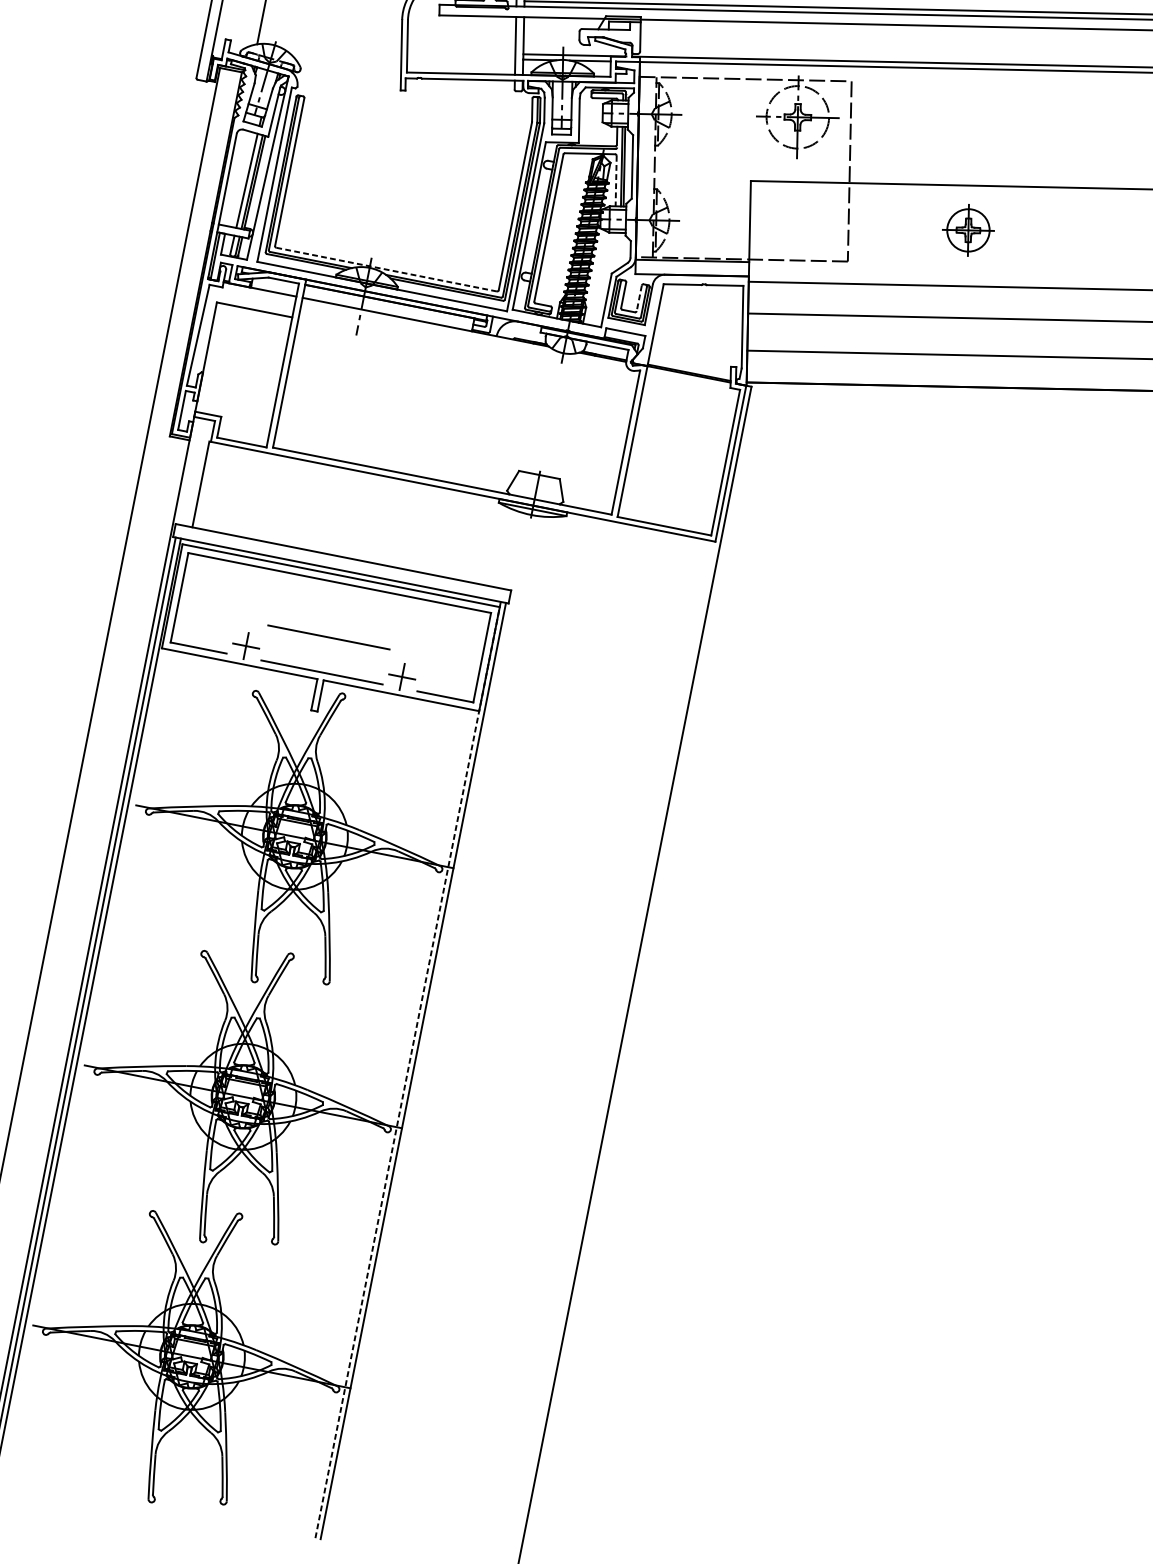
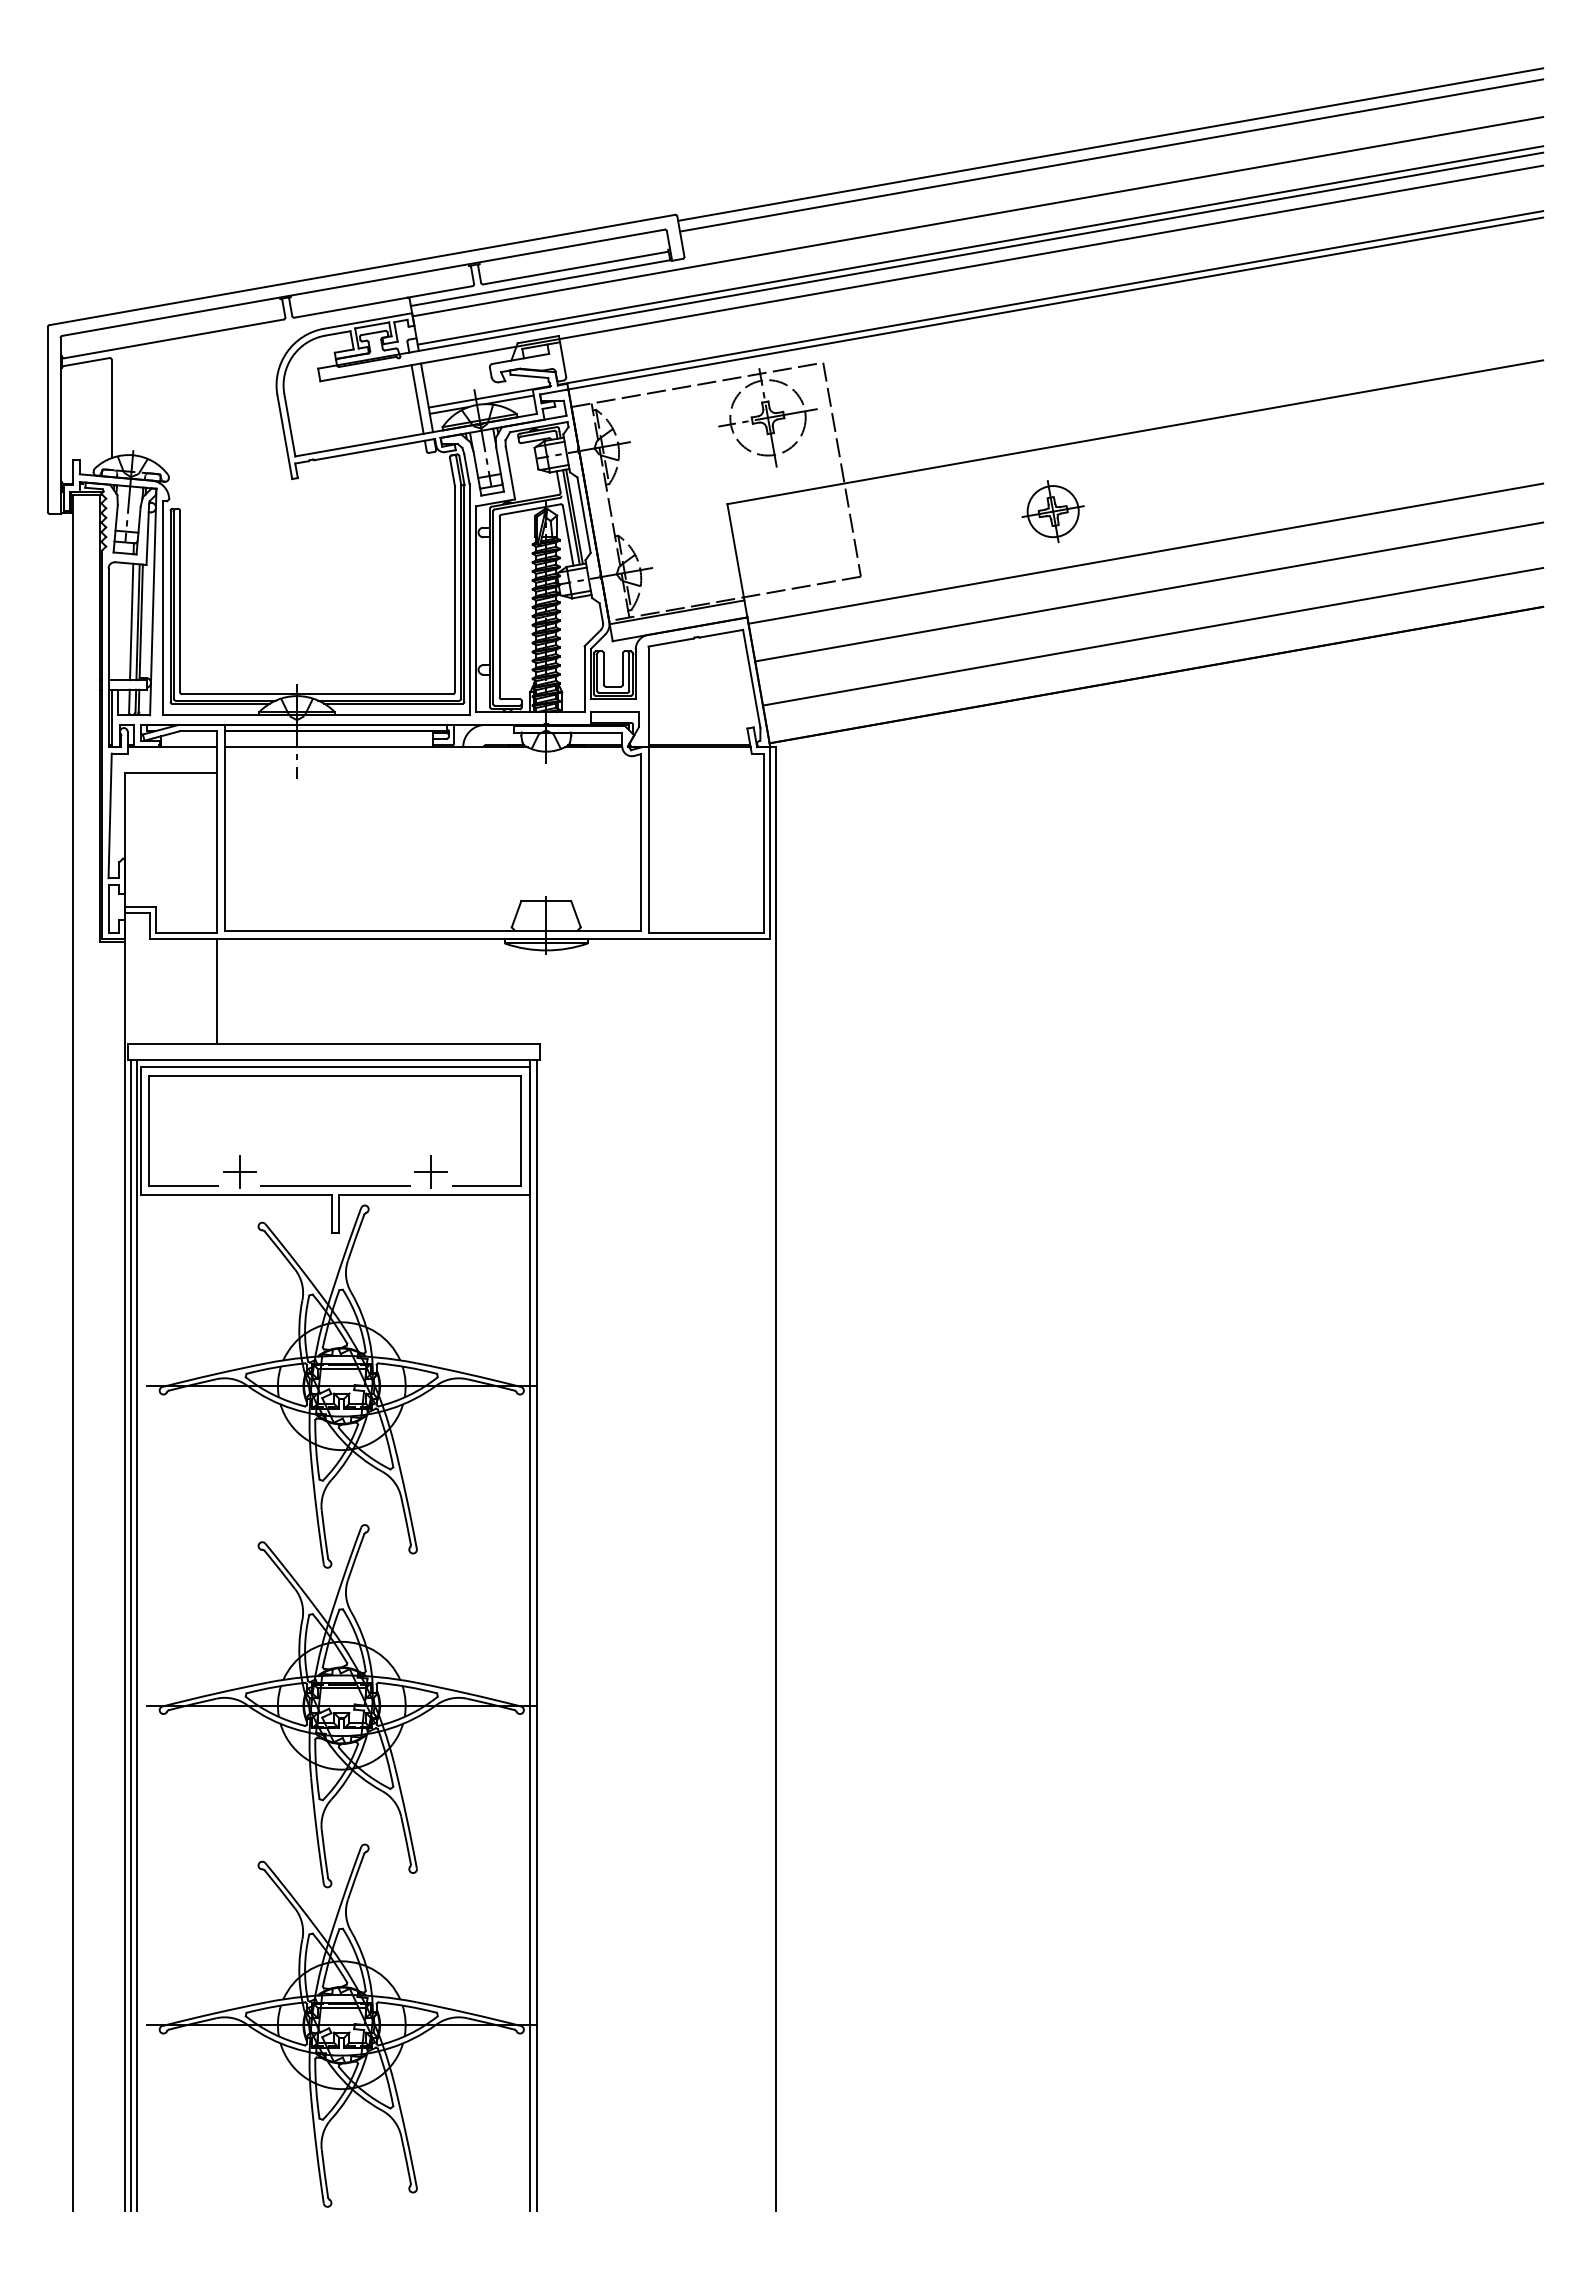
line: (616, 181) -> (568, 536), dashed -> solid
part: (967, 230) -> (1052, 511), moved
line: (386, 269) -> (317, 694), dashed -> solid
line: (639, 297) -> (622, 668), dashed -> solid
line: (201, 484) -> (217, 991), moved
line: (329, 637) -> (335, 1142), removed
line: (408, 1069) -> (530, 1634), dashed -> solid

